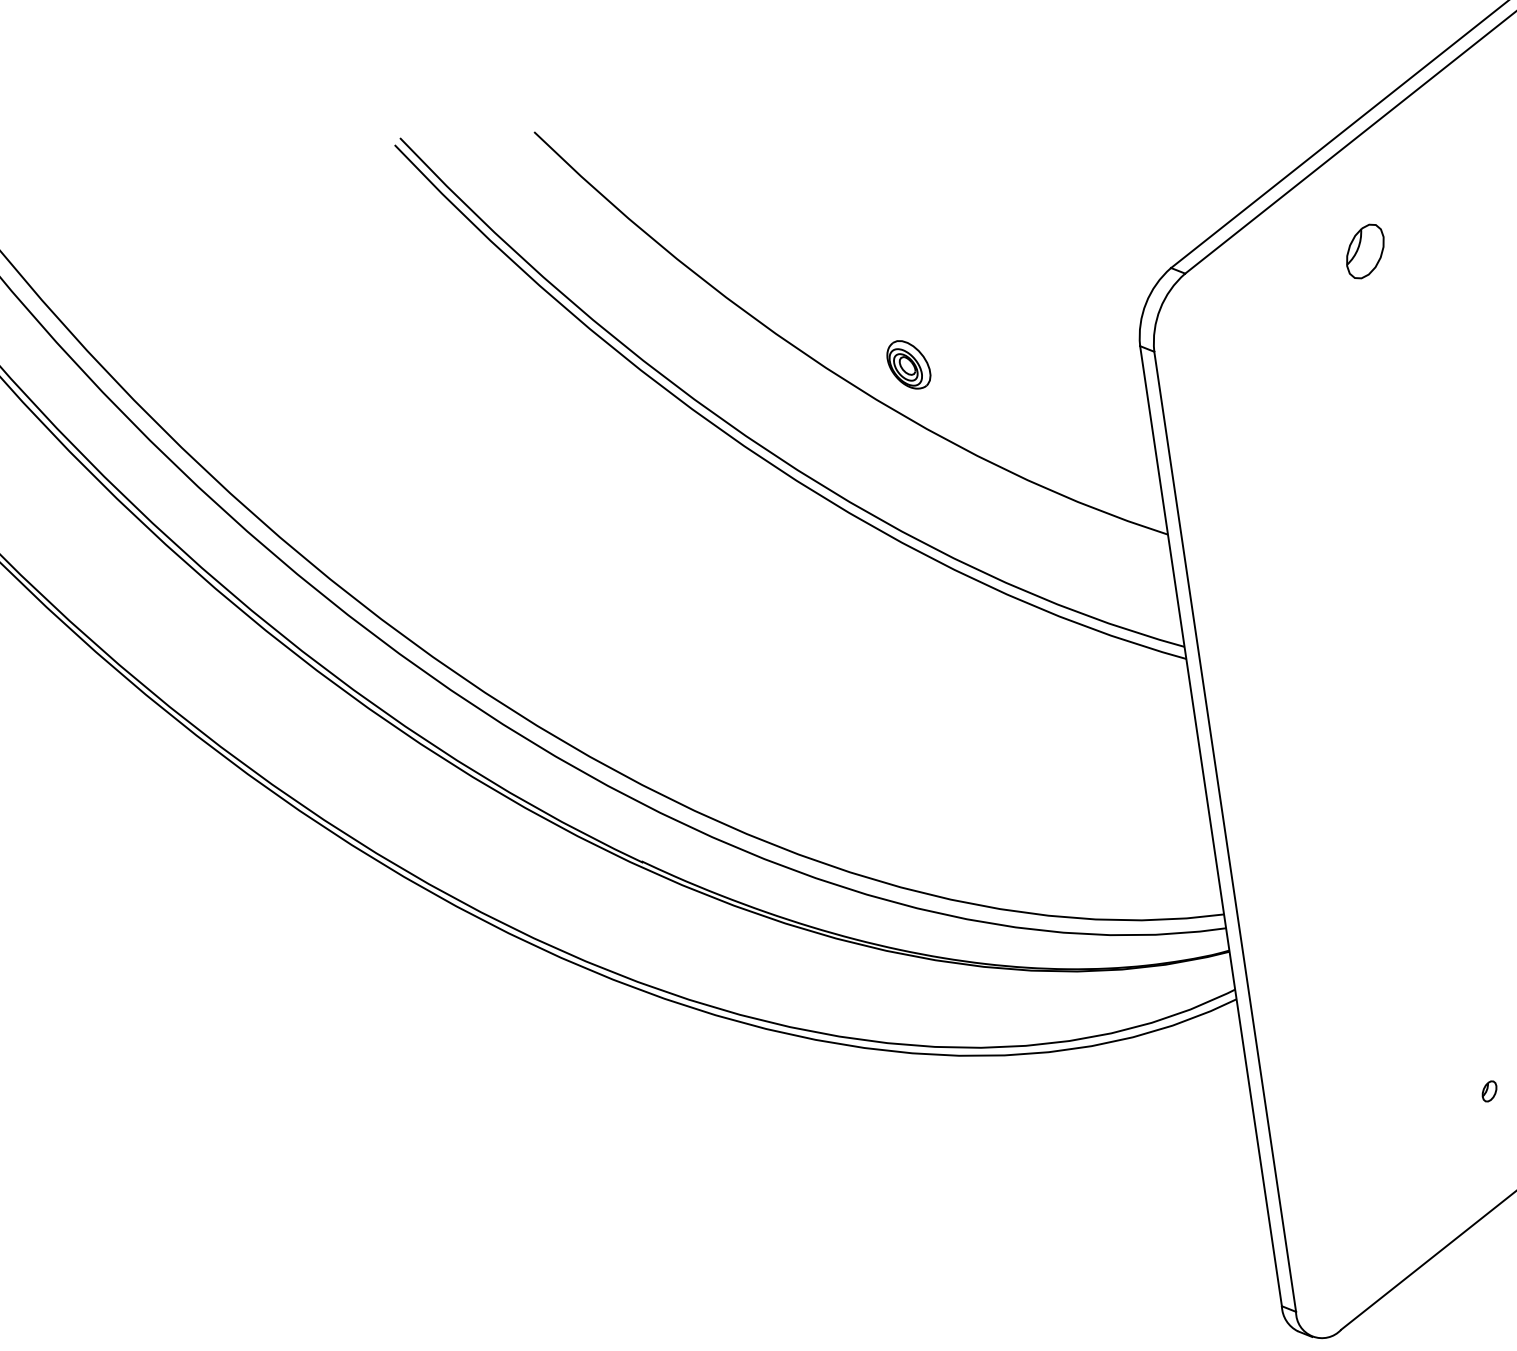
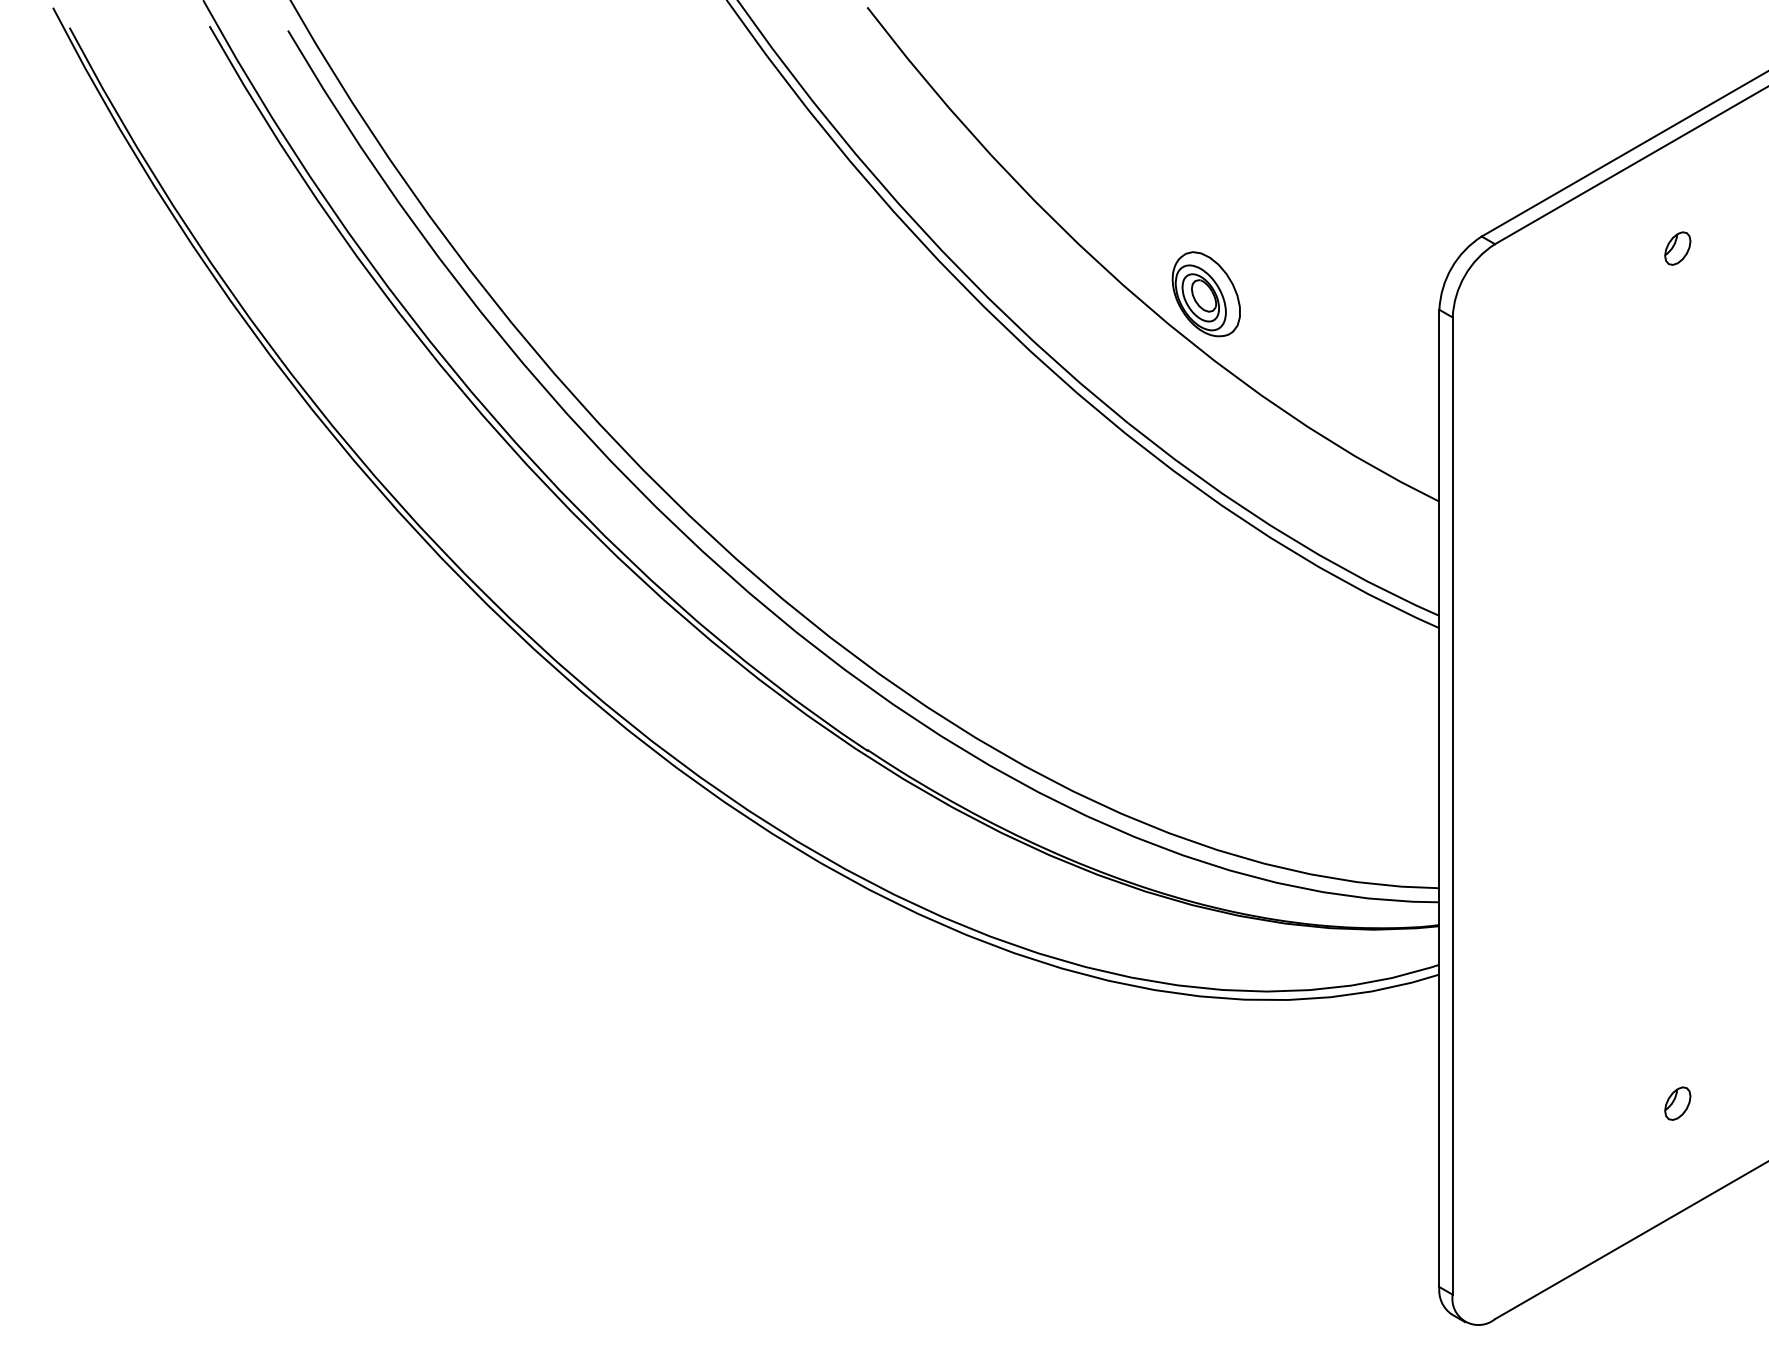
part: (1365, 251) -> (1677, 248), size x0.62
part: (908, 365) -> (1205, 294), size x1.67
part: (1489, 1091) -> (1677, 1103), size x1.67

